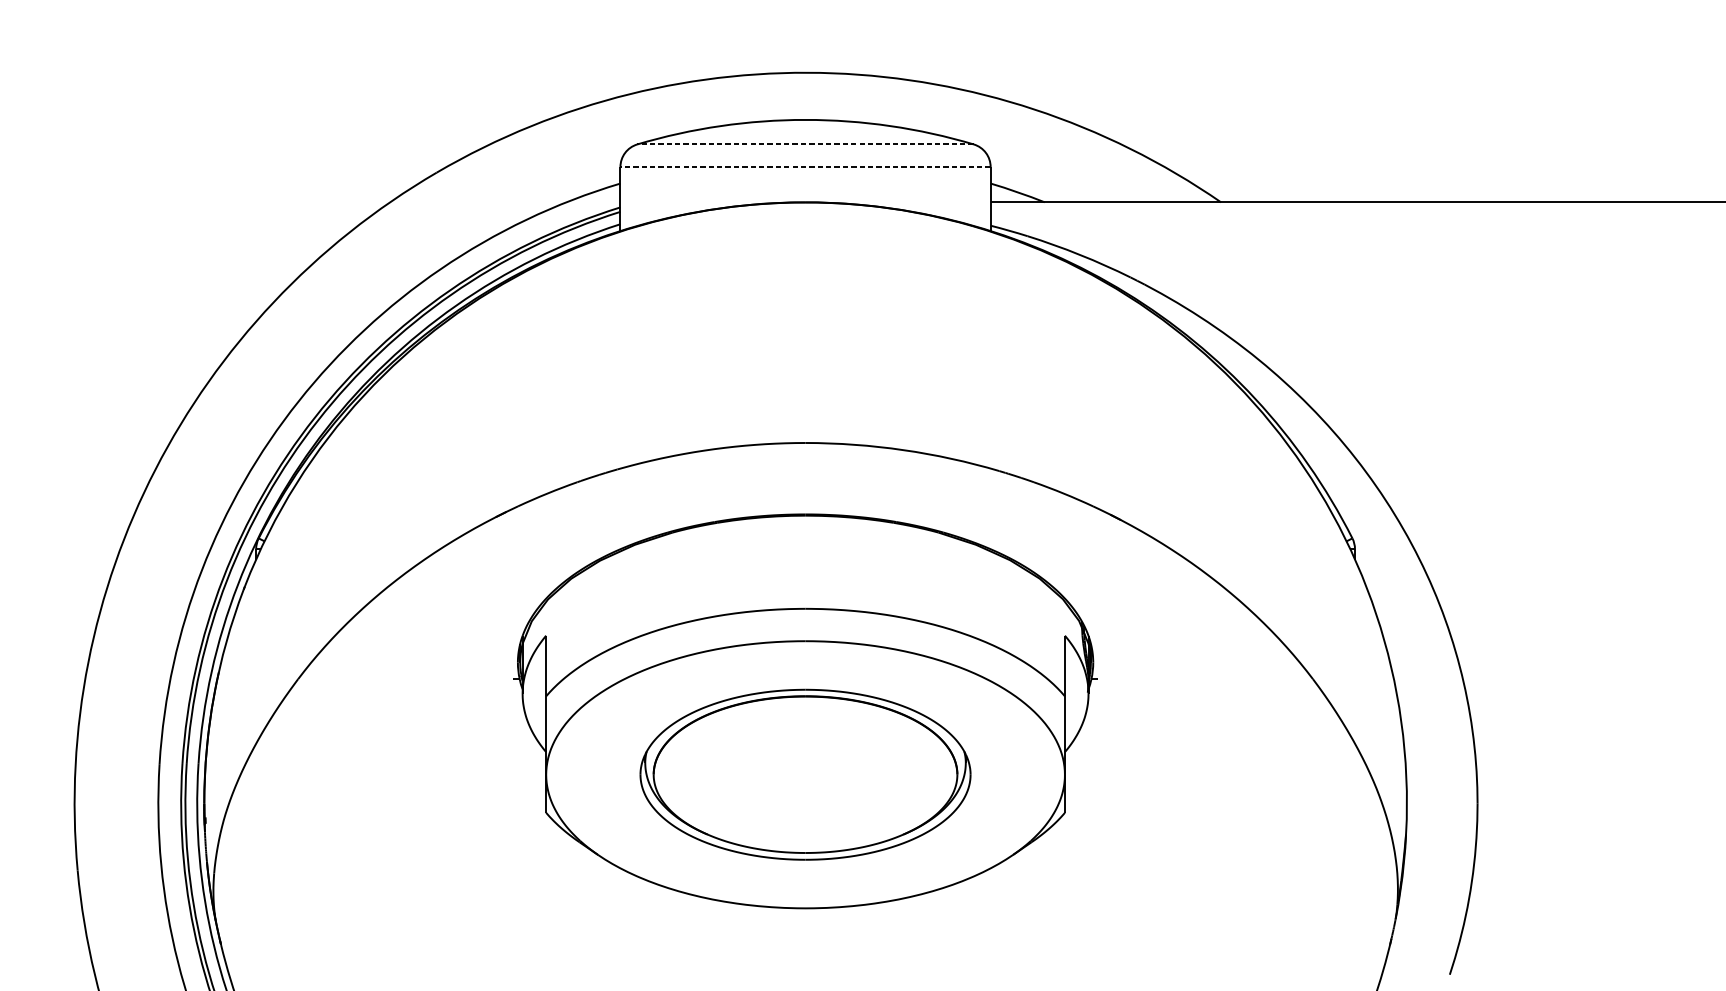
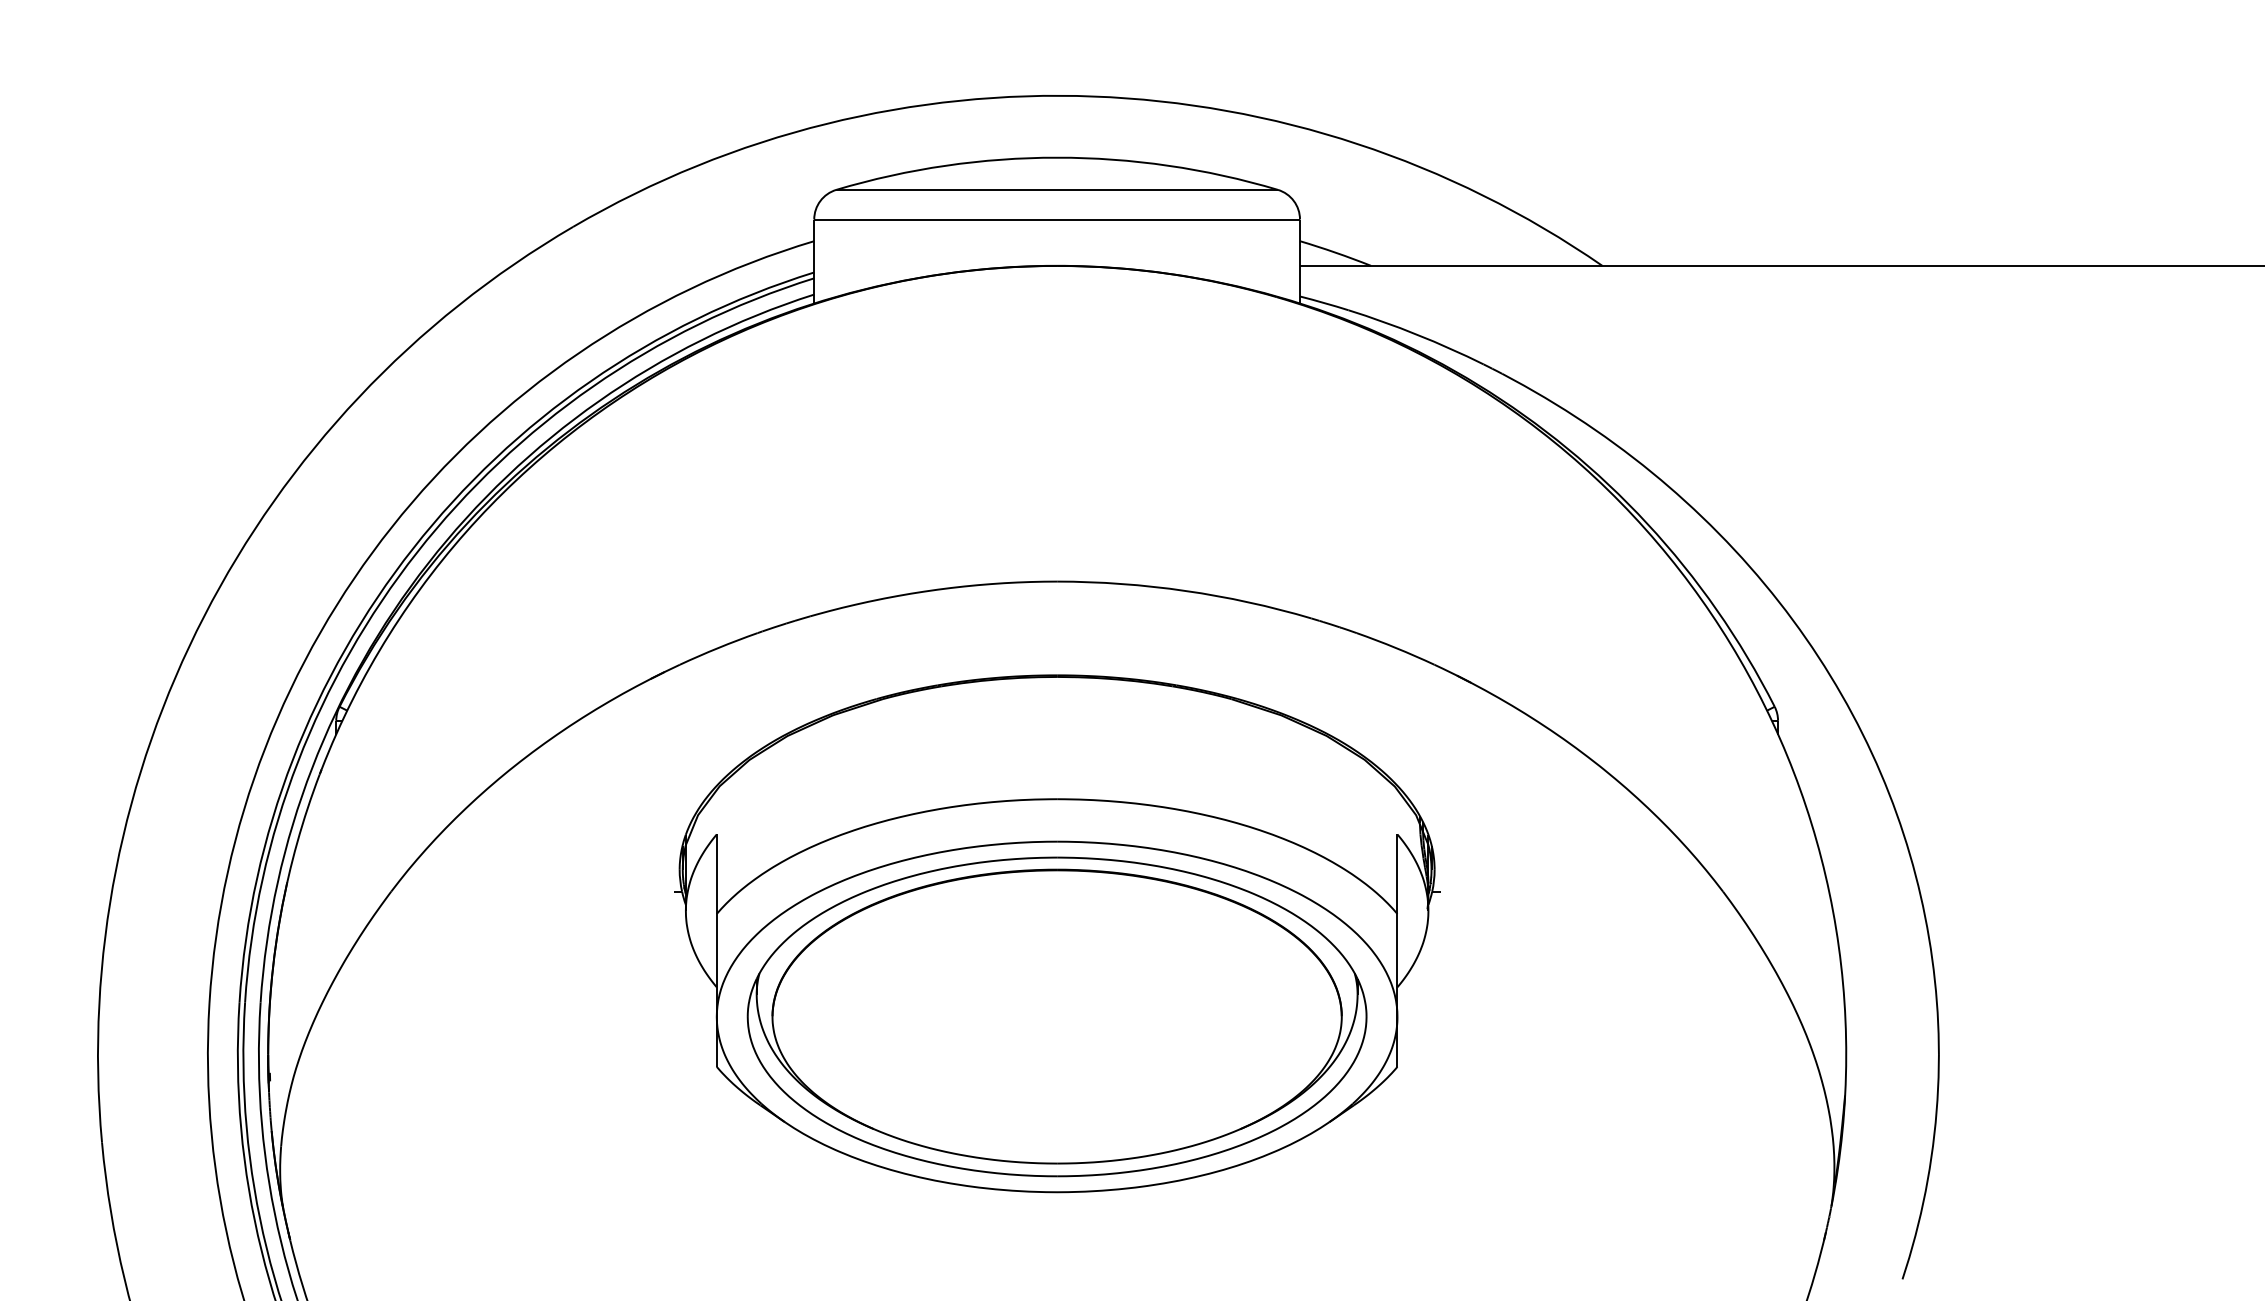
line: (805, 144) -> (1057, 189), dashed -> solid
line: (805, 167) -> (1057, 219), dashed -> solid
part: (805, 774) -> (1056, 1016), size x1.43

